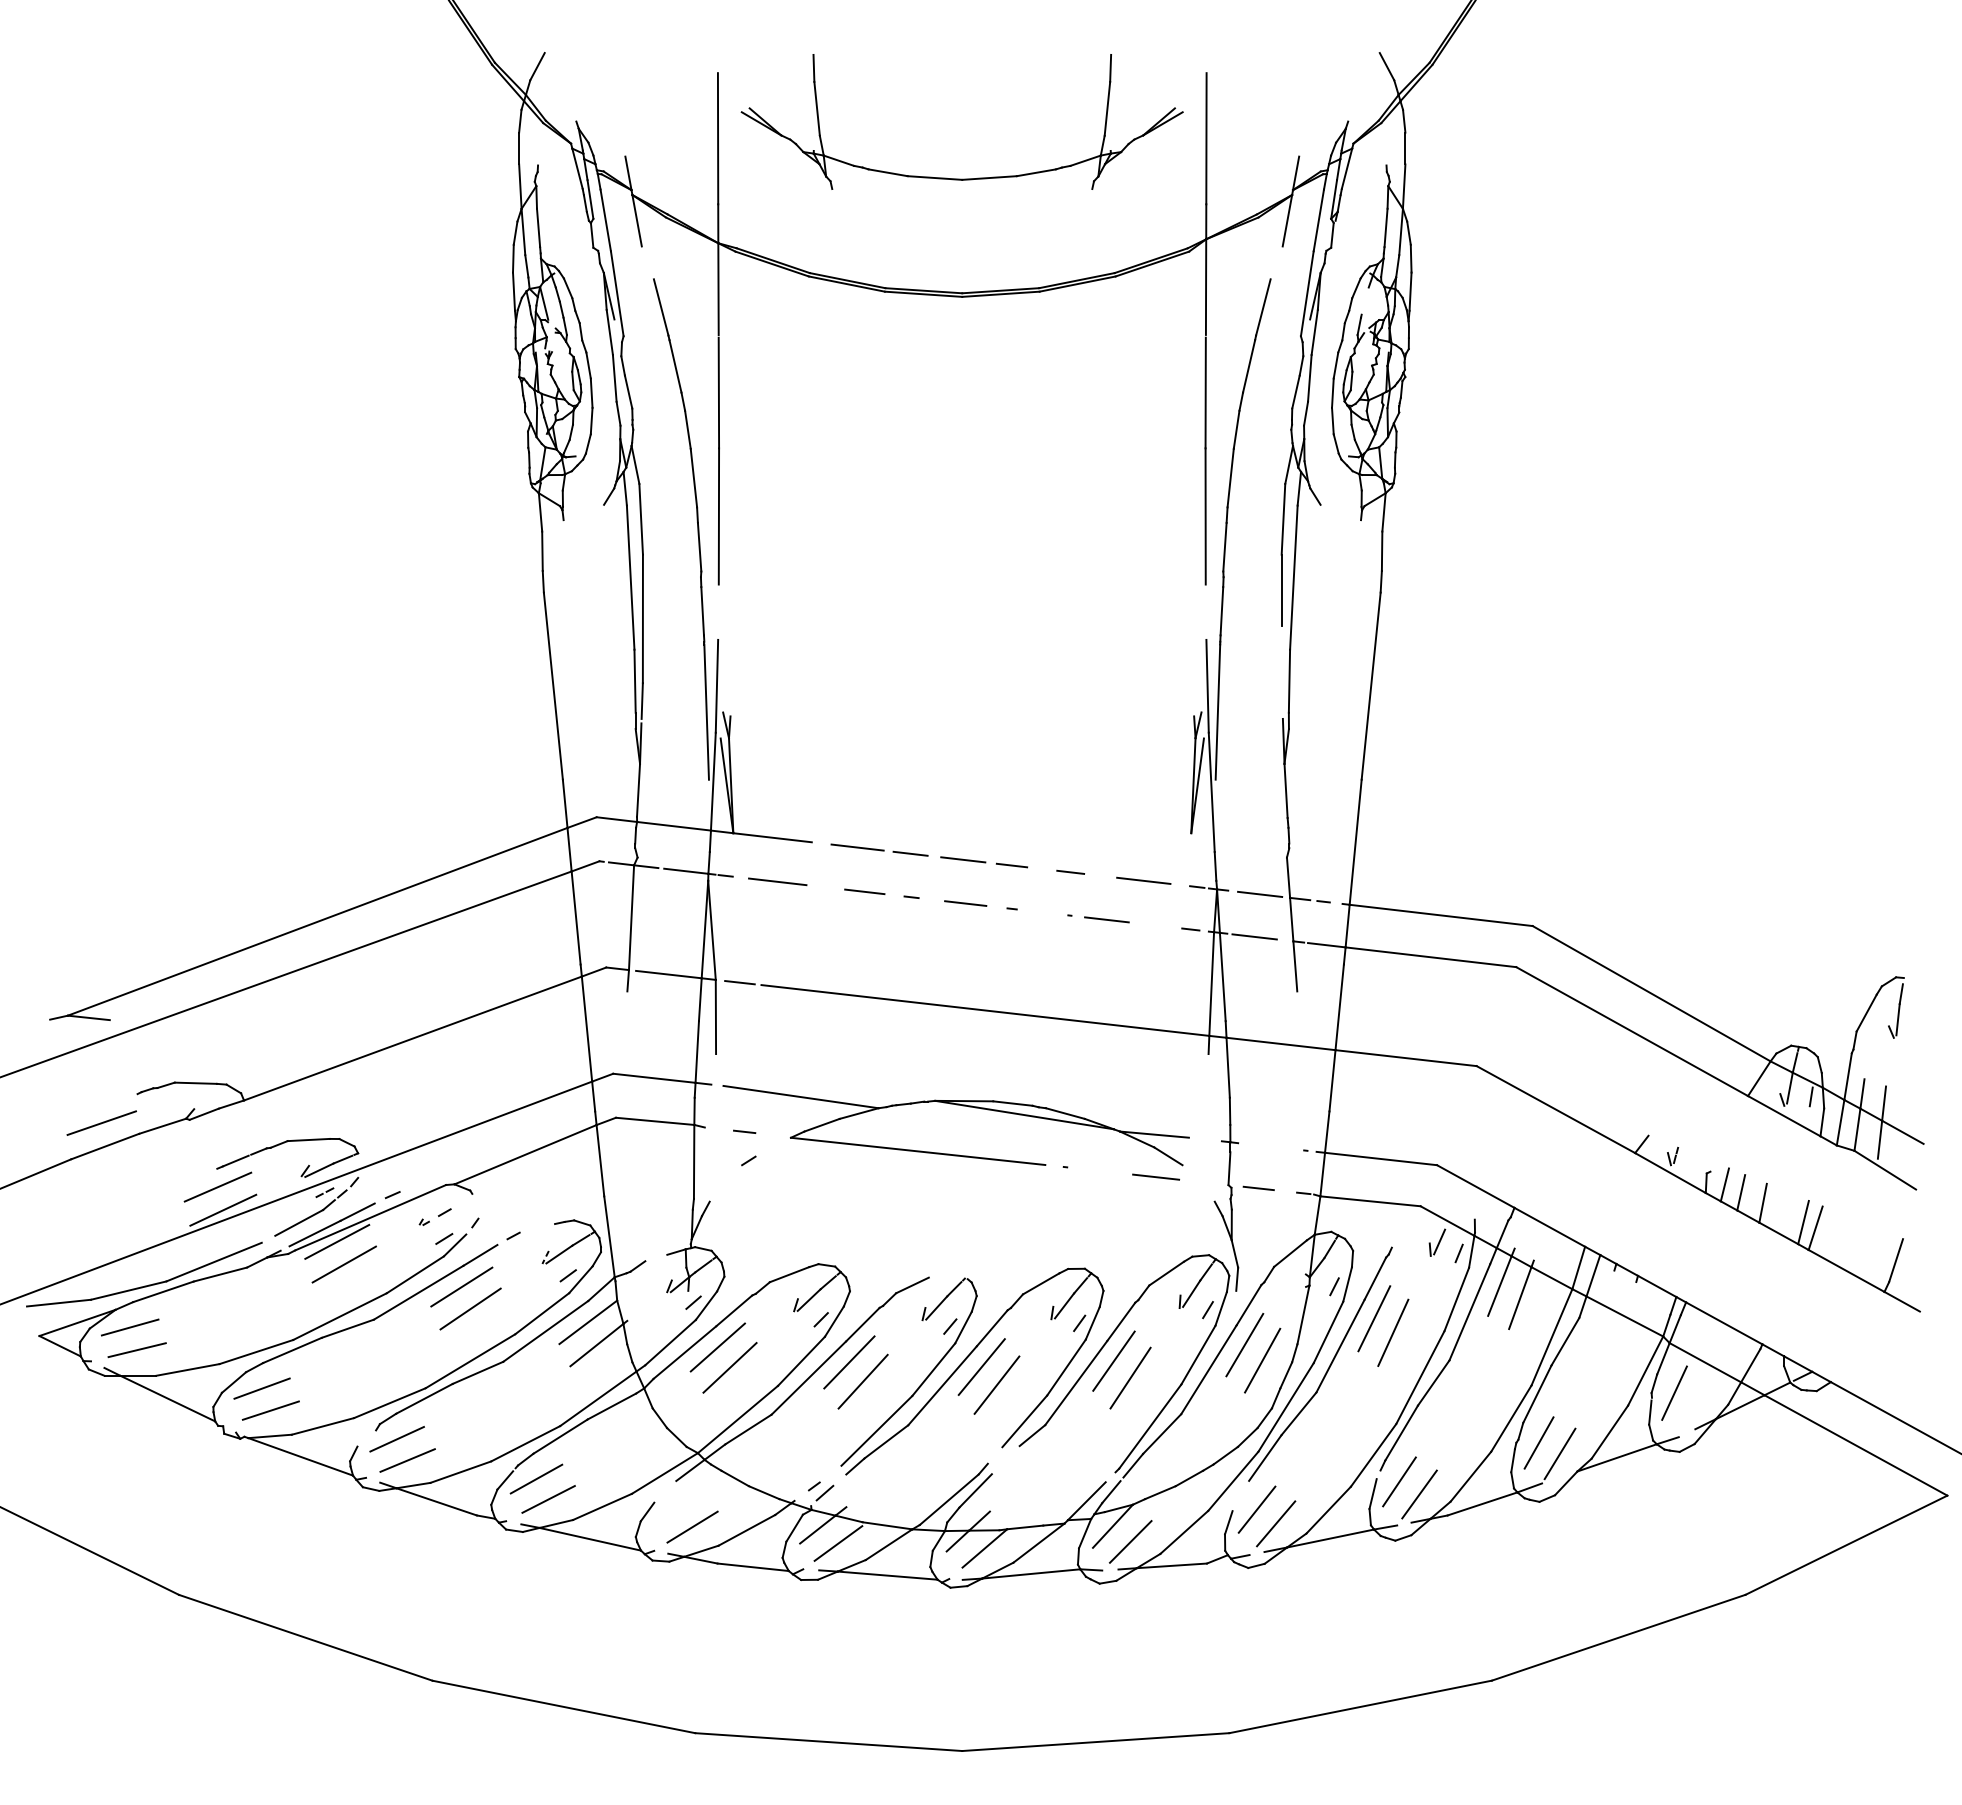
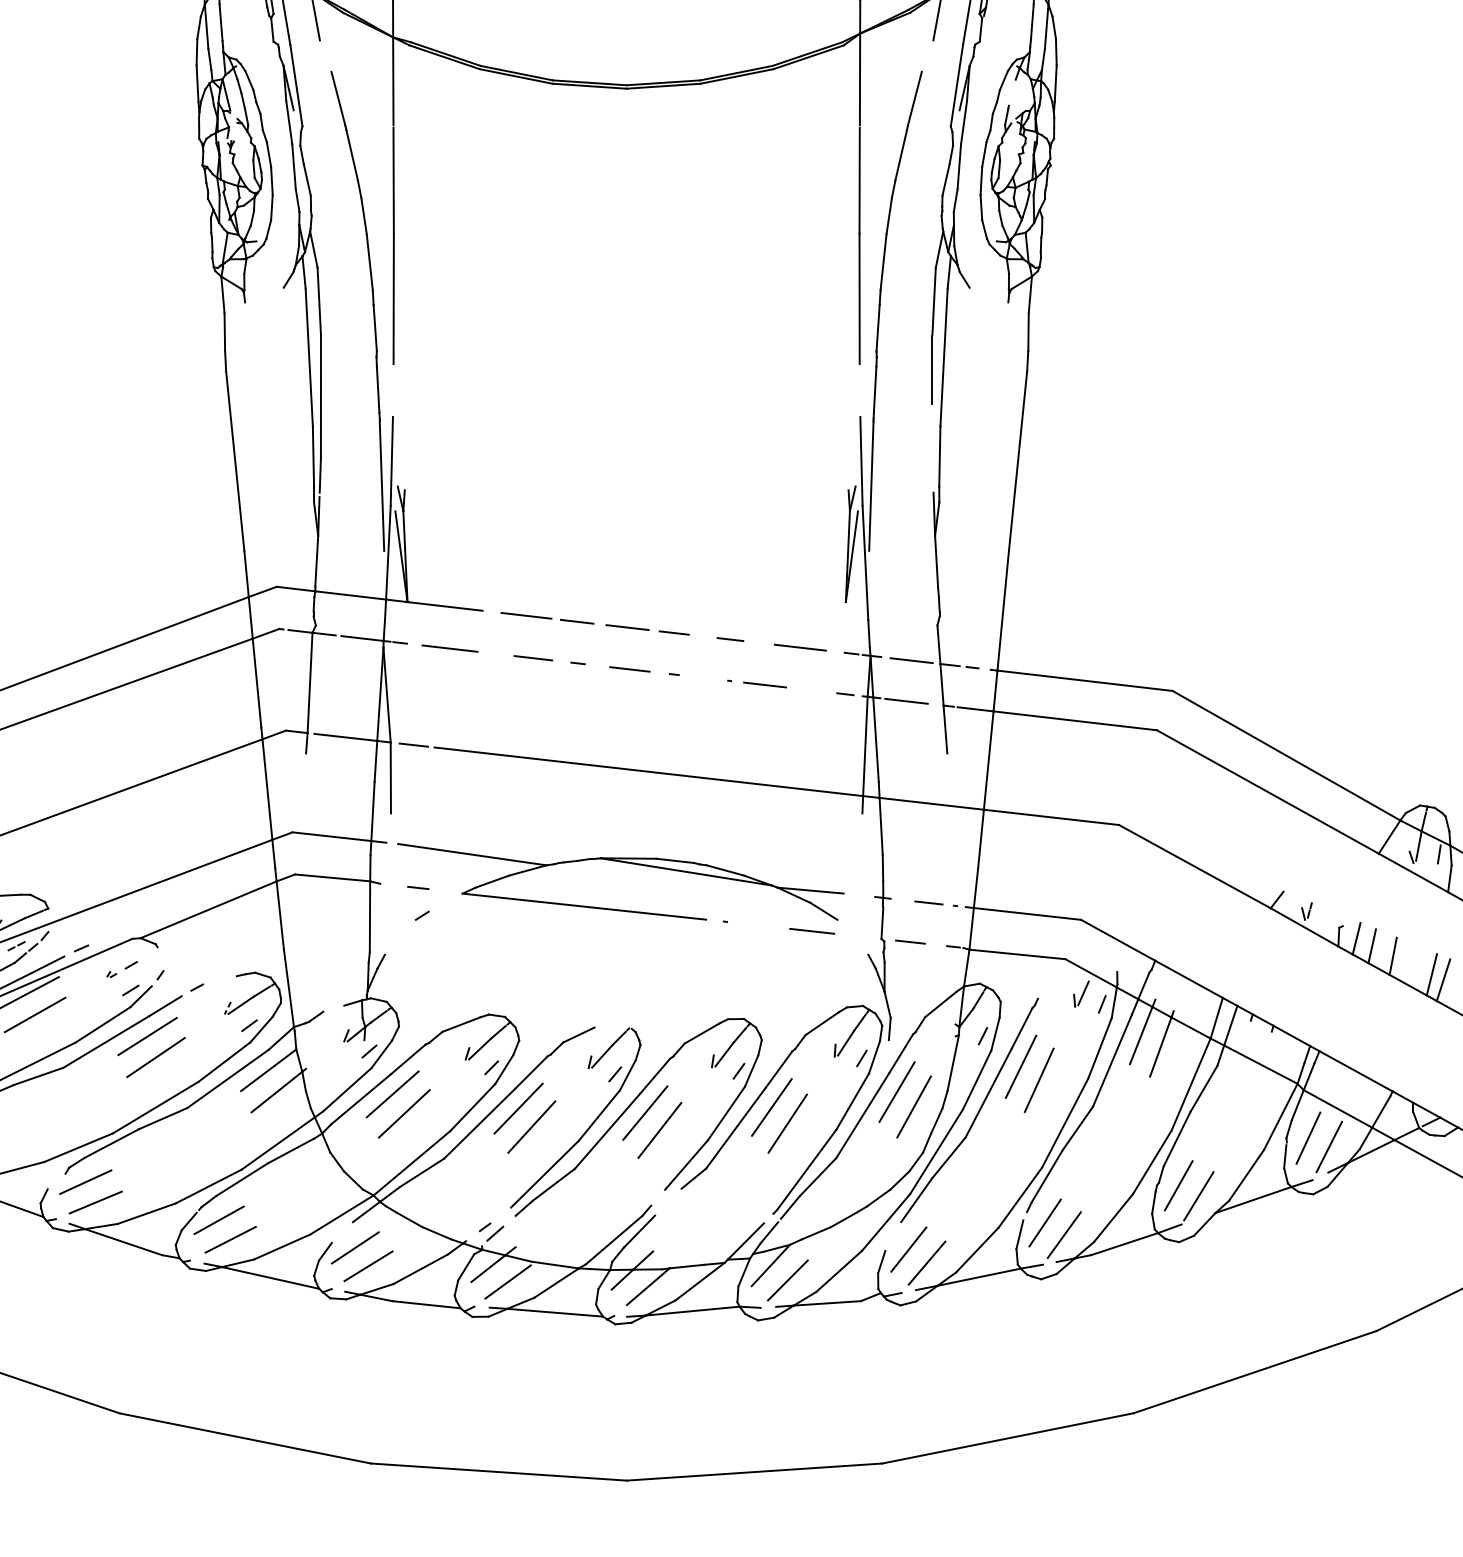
line: (1277, 1147) -> (928, 902), added
line: (1696, 1402) -> (1329, 1147), added
line: (678, 1507) -> (355, 1247), added

